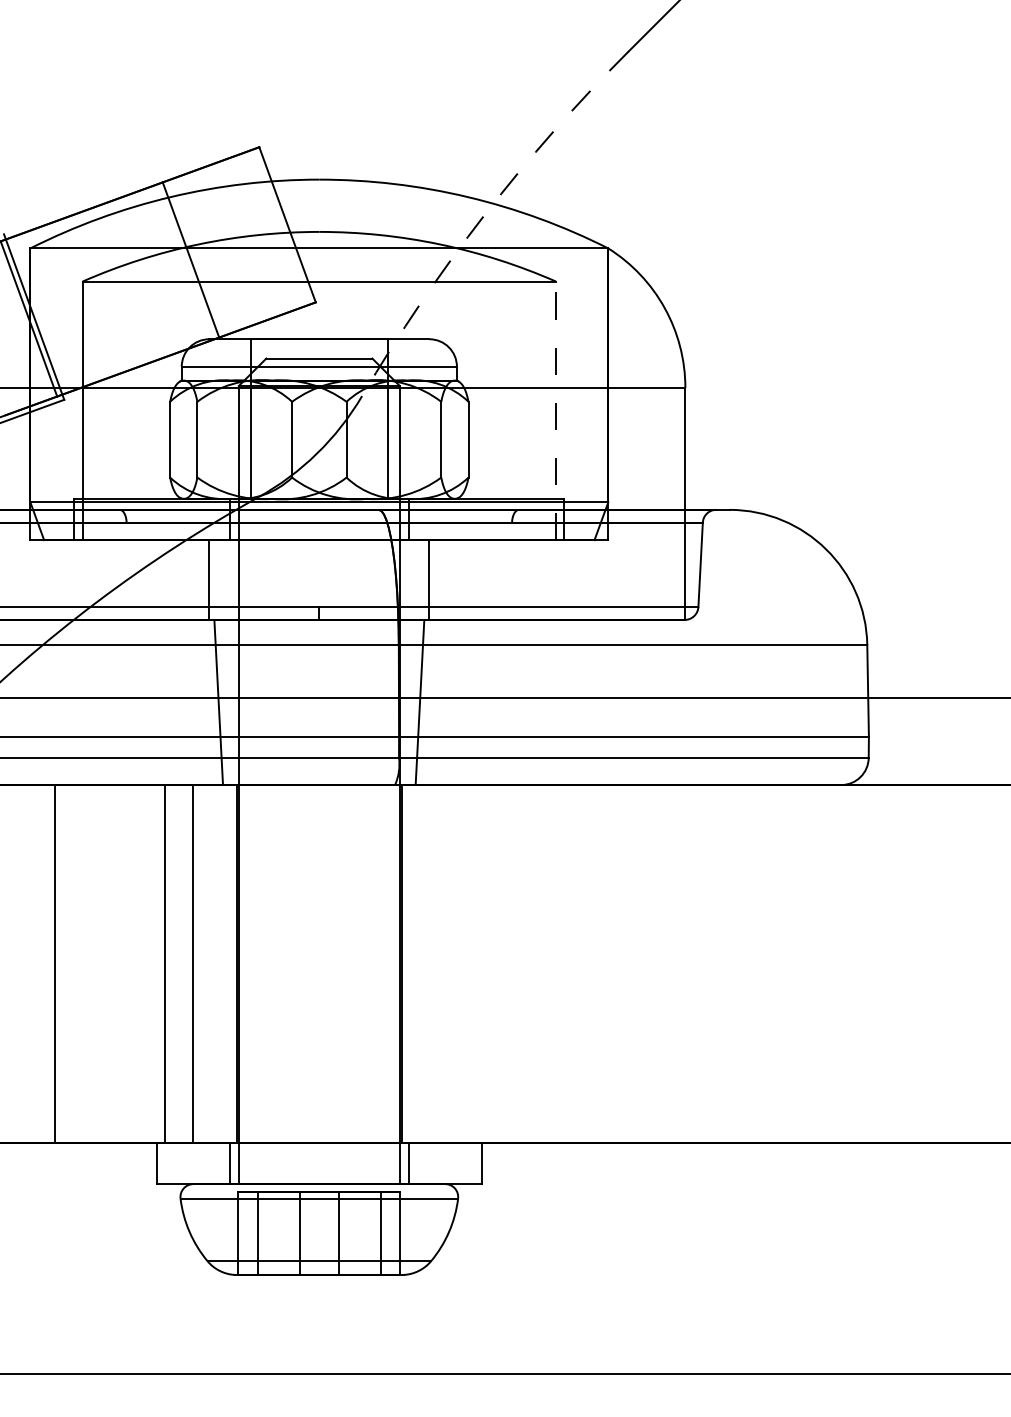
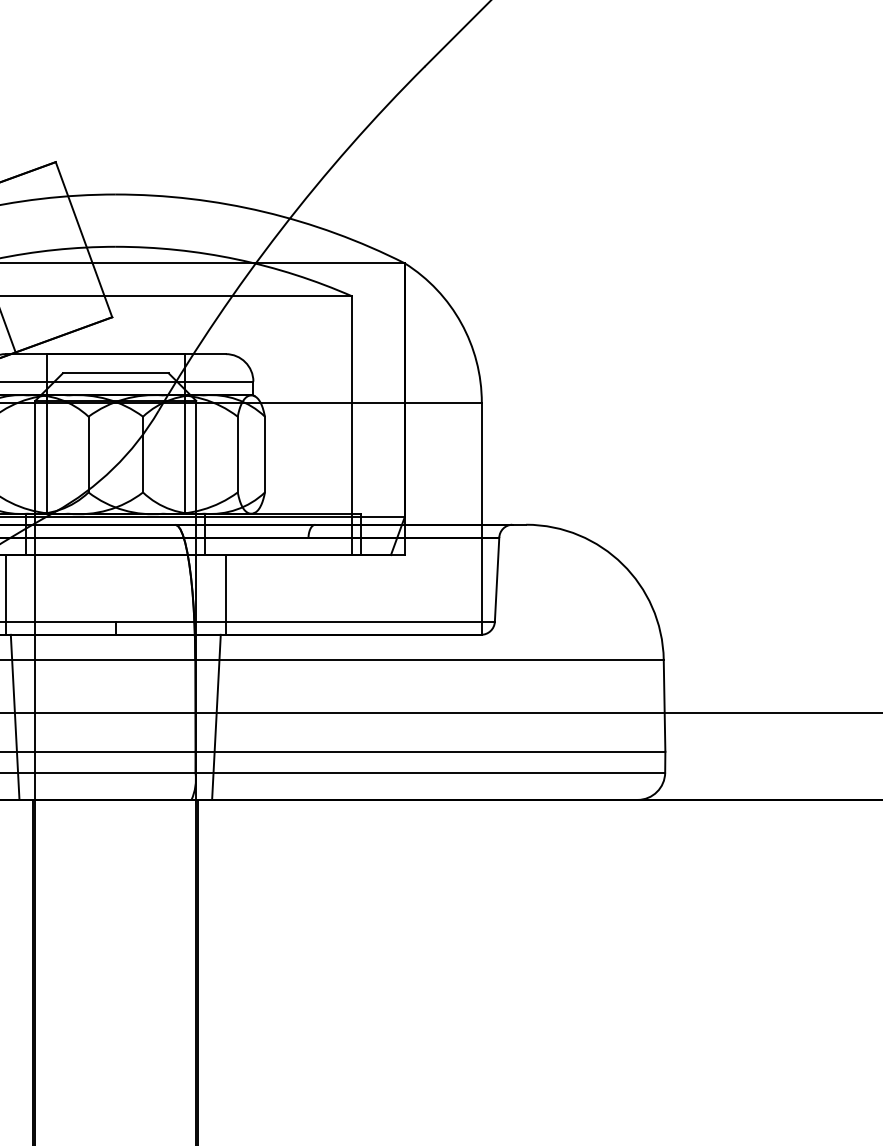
arc: (484, 215) -> (280, 230), dashed -> solid
line: (556, 410) -> (352, 425), dashed -> solid

